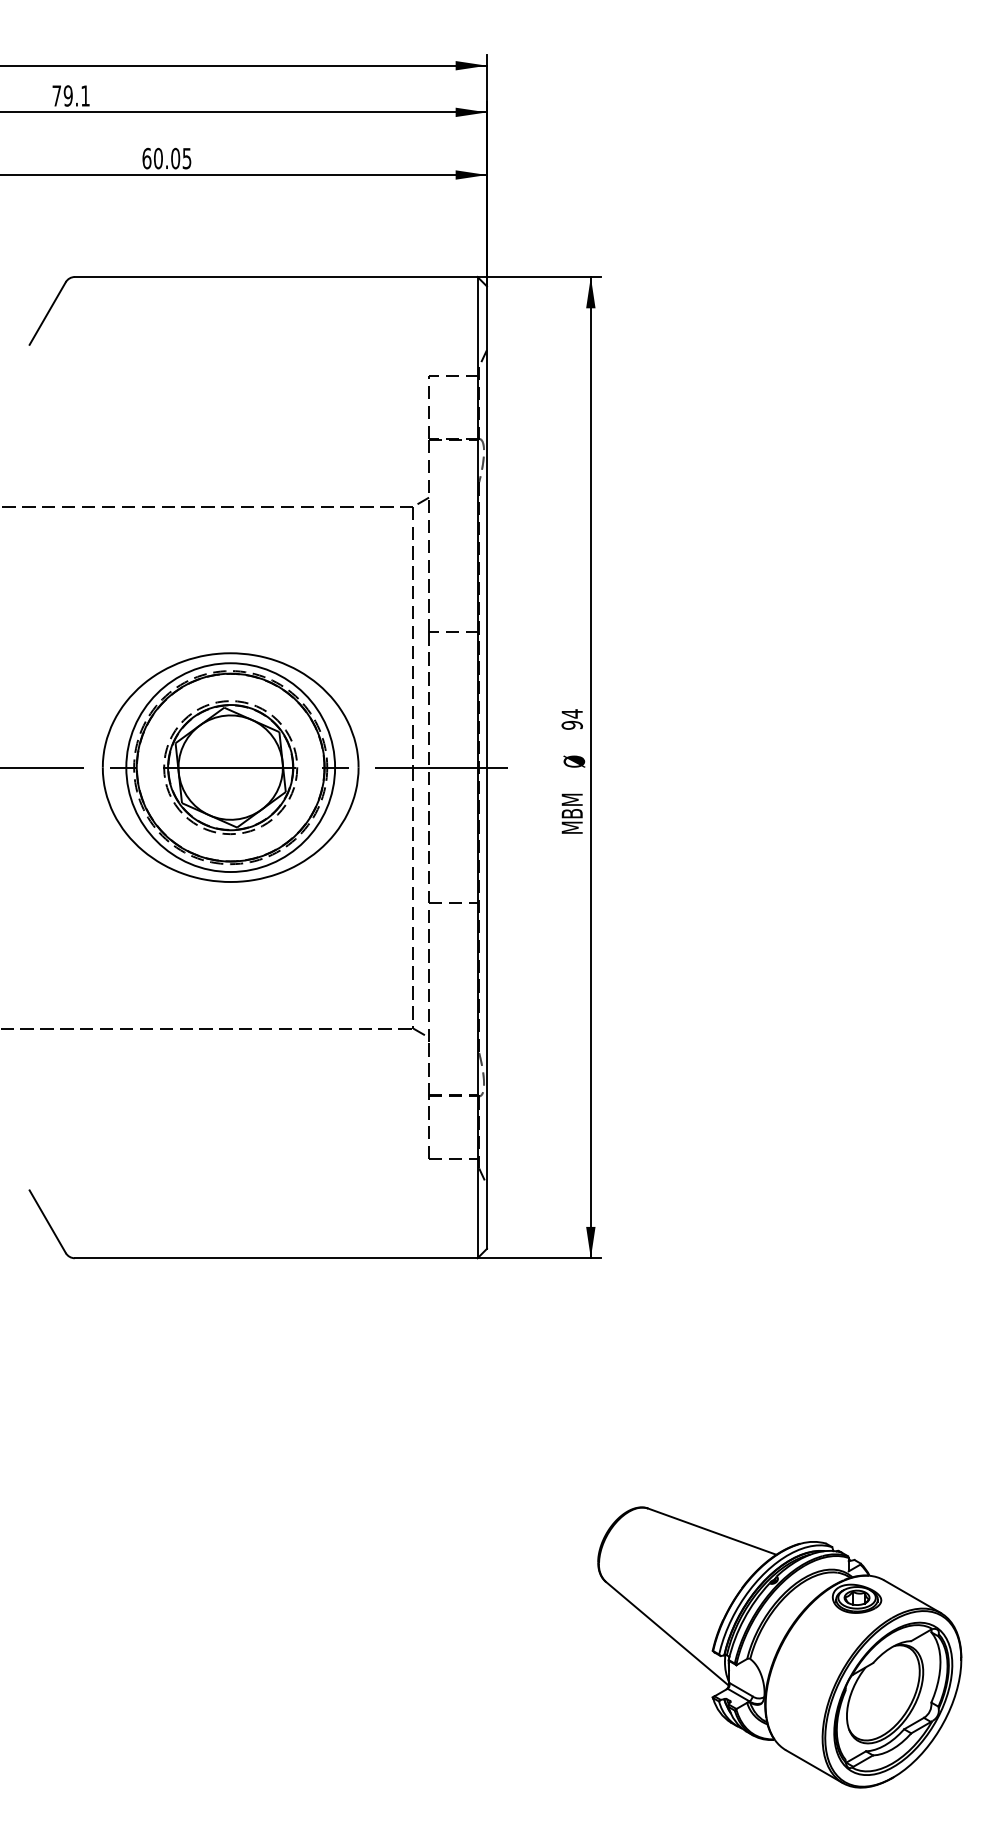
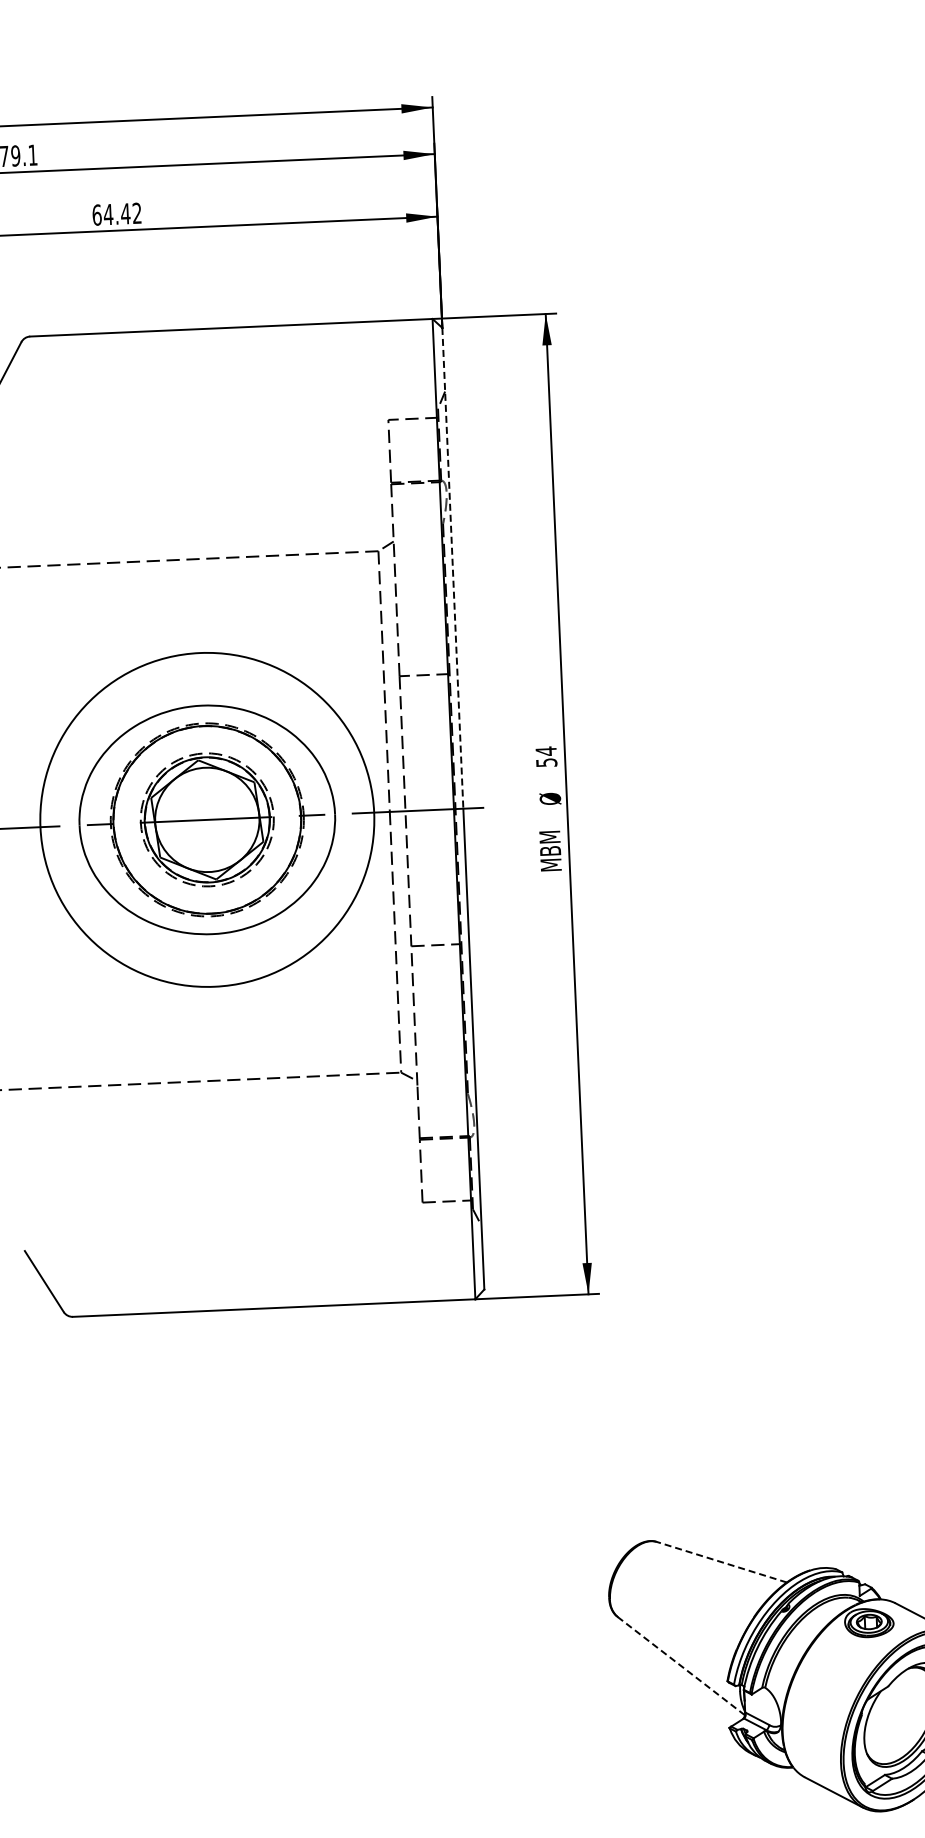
text: (172, 158) -> (122, 213), 60.05 -> 64.42
line: (486, 527) -> (452, 568), solid -> dashed
text: (571, 724) -> (545, 761), 94 -> 54
circle: (230, 767) -> (207, 819), size x1.6
line: (711, 1531) -> (720, 1562), solid -> dashed
line: (667, 1633) -> (681, 1665), solid -> dashed

